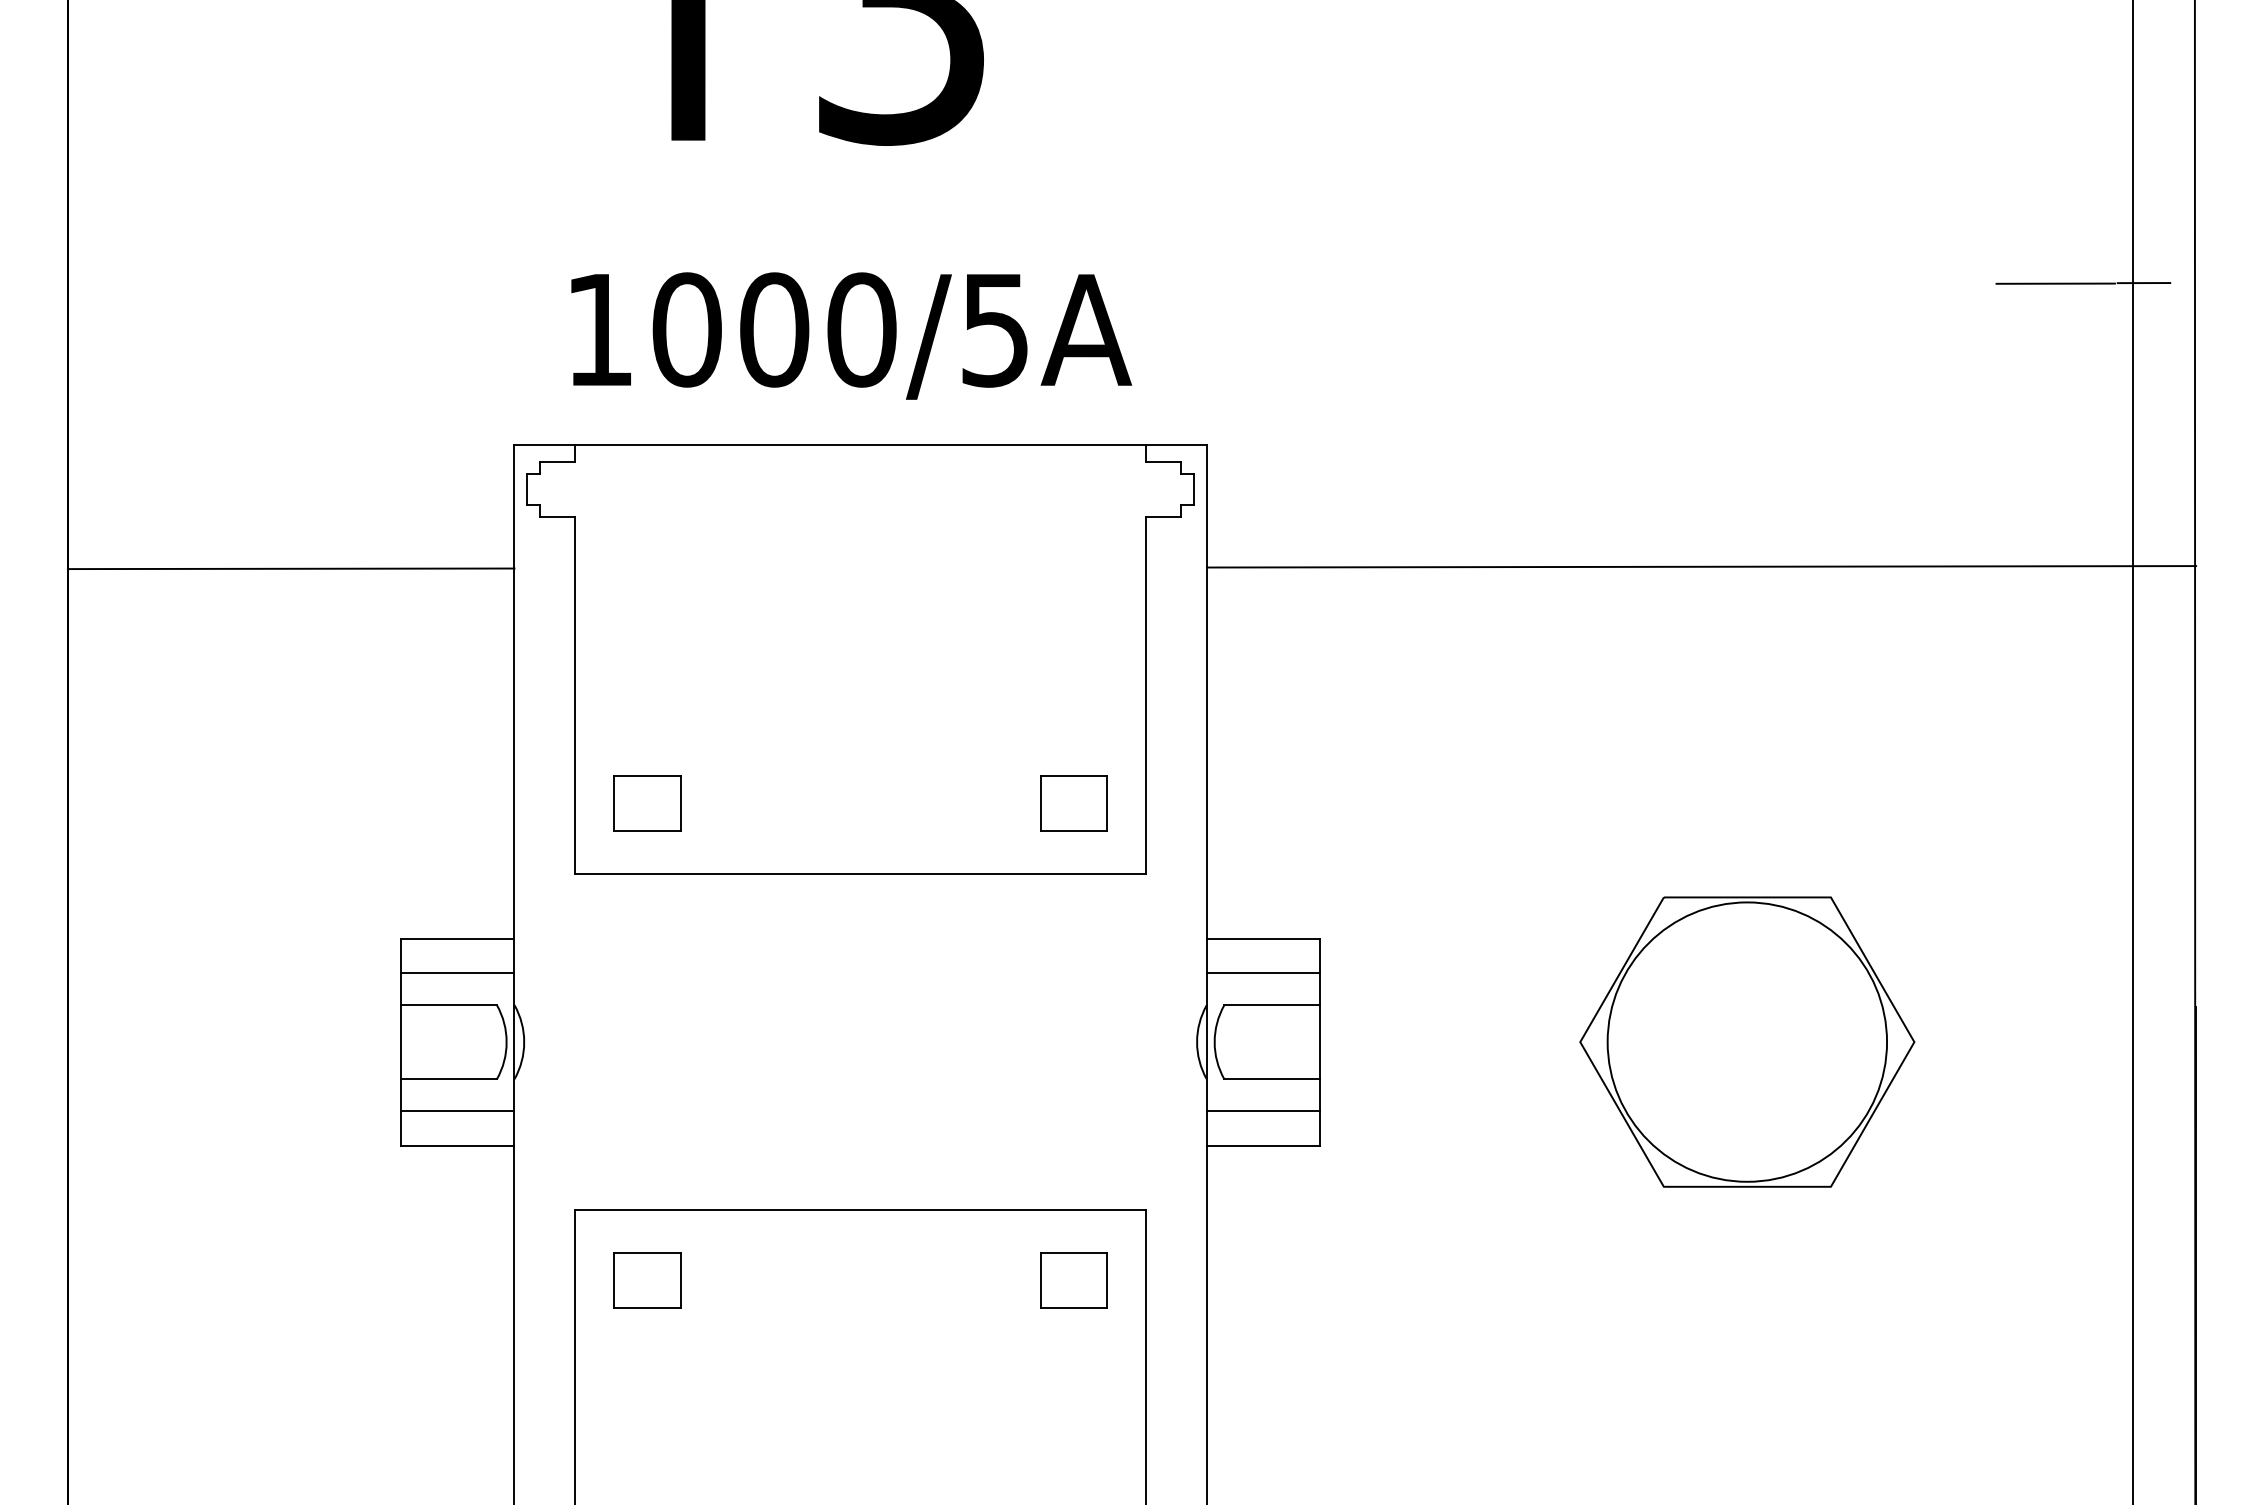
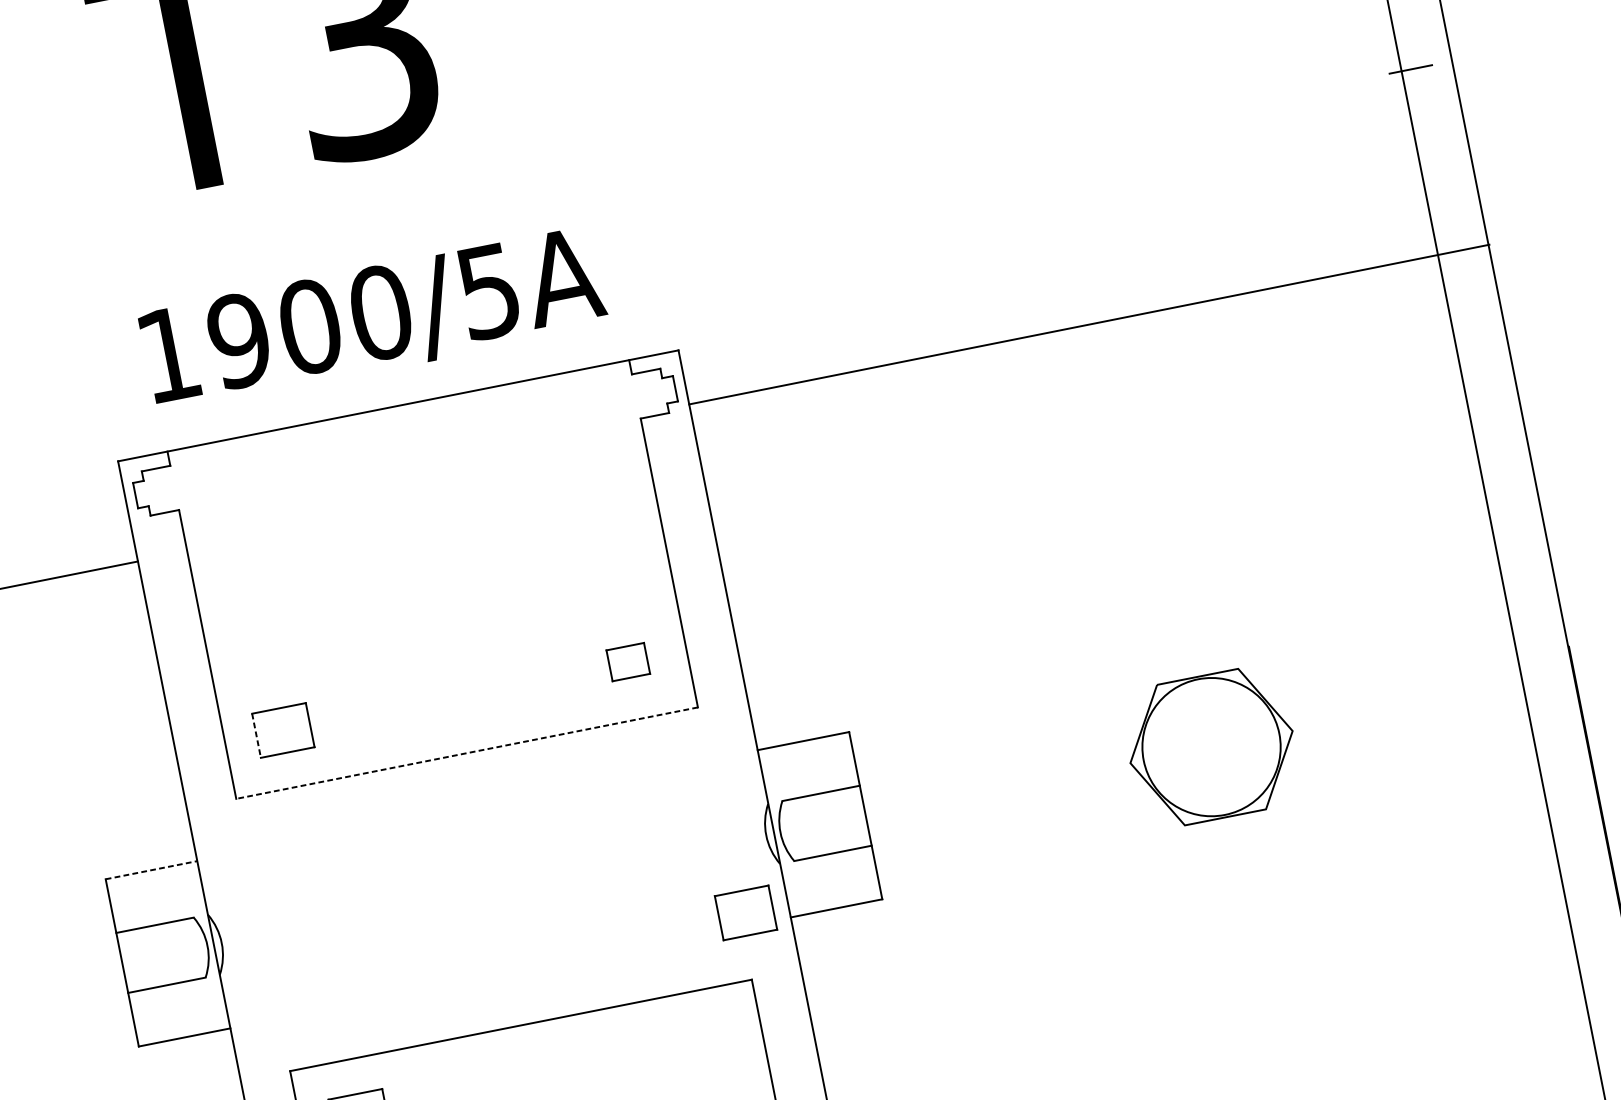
line: (2055, 283) -> (1339, 83), removed
text: (686, 329) -> (238, 340), 1000/5A -> 1900/5A
line: (1701, 566) -> (1089, 324), moved
part: (1073, 803) -> (628, 662), size x0.7
line: (614, 804) -> (256, 736), solid -> dashed
line: (860, 873) -> (466, 752), solid -> dashed
line: (457, 938) -> (151, 869), solid -> dashed
line: (457, 972) -> (156, 897), removed
line: (1263, 972) -> (808, 768), removed
part: (1747, 1041) -> (1211, 746), size x0.6
line: (457, 1111) -> (178, 1009), removed
line: (1263, 1111) -> (831, 880), removed
part: (1073, 1280) -> (745, 912), moved

